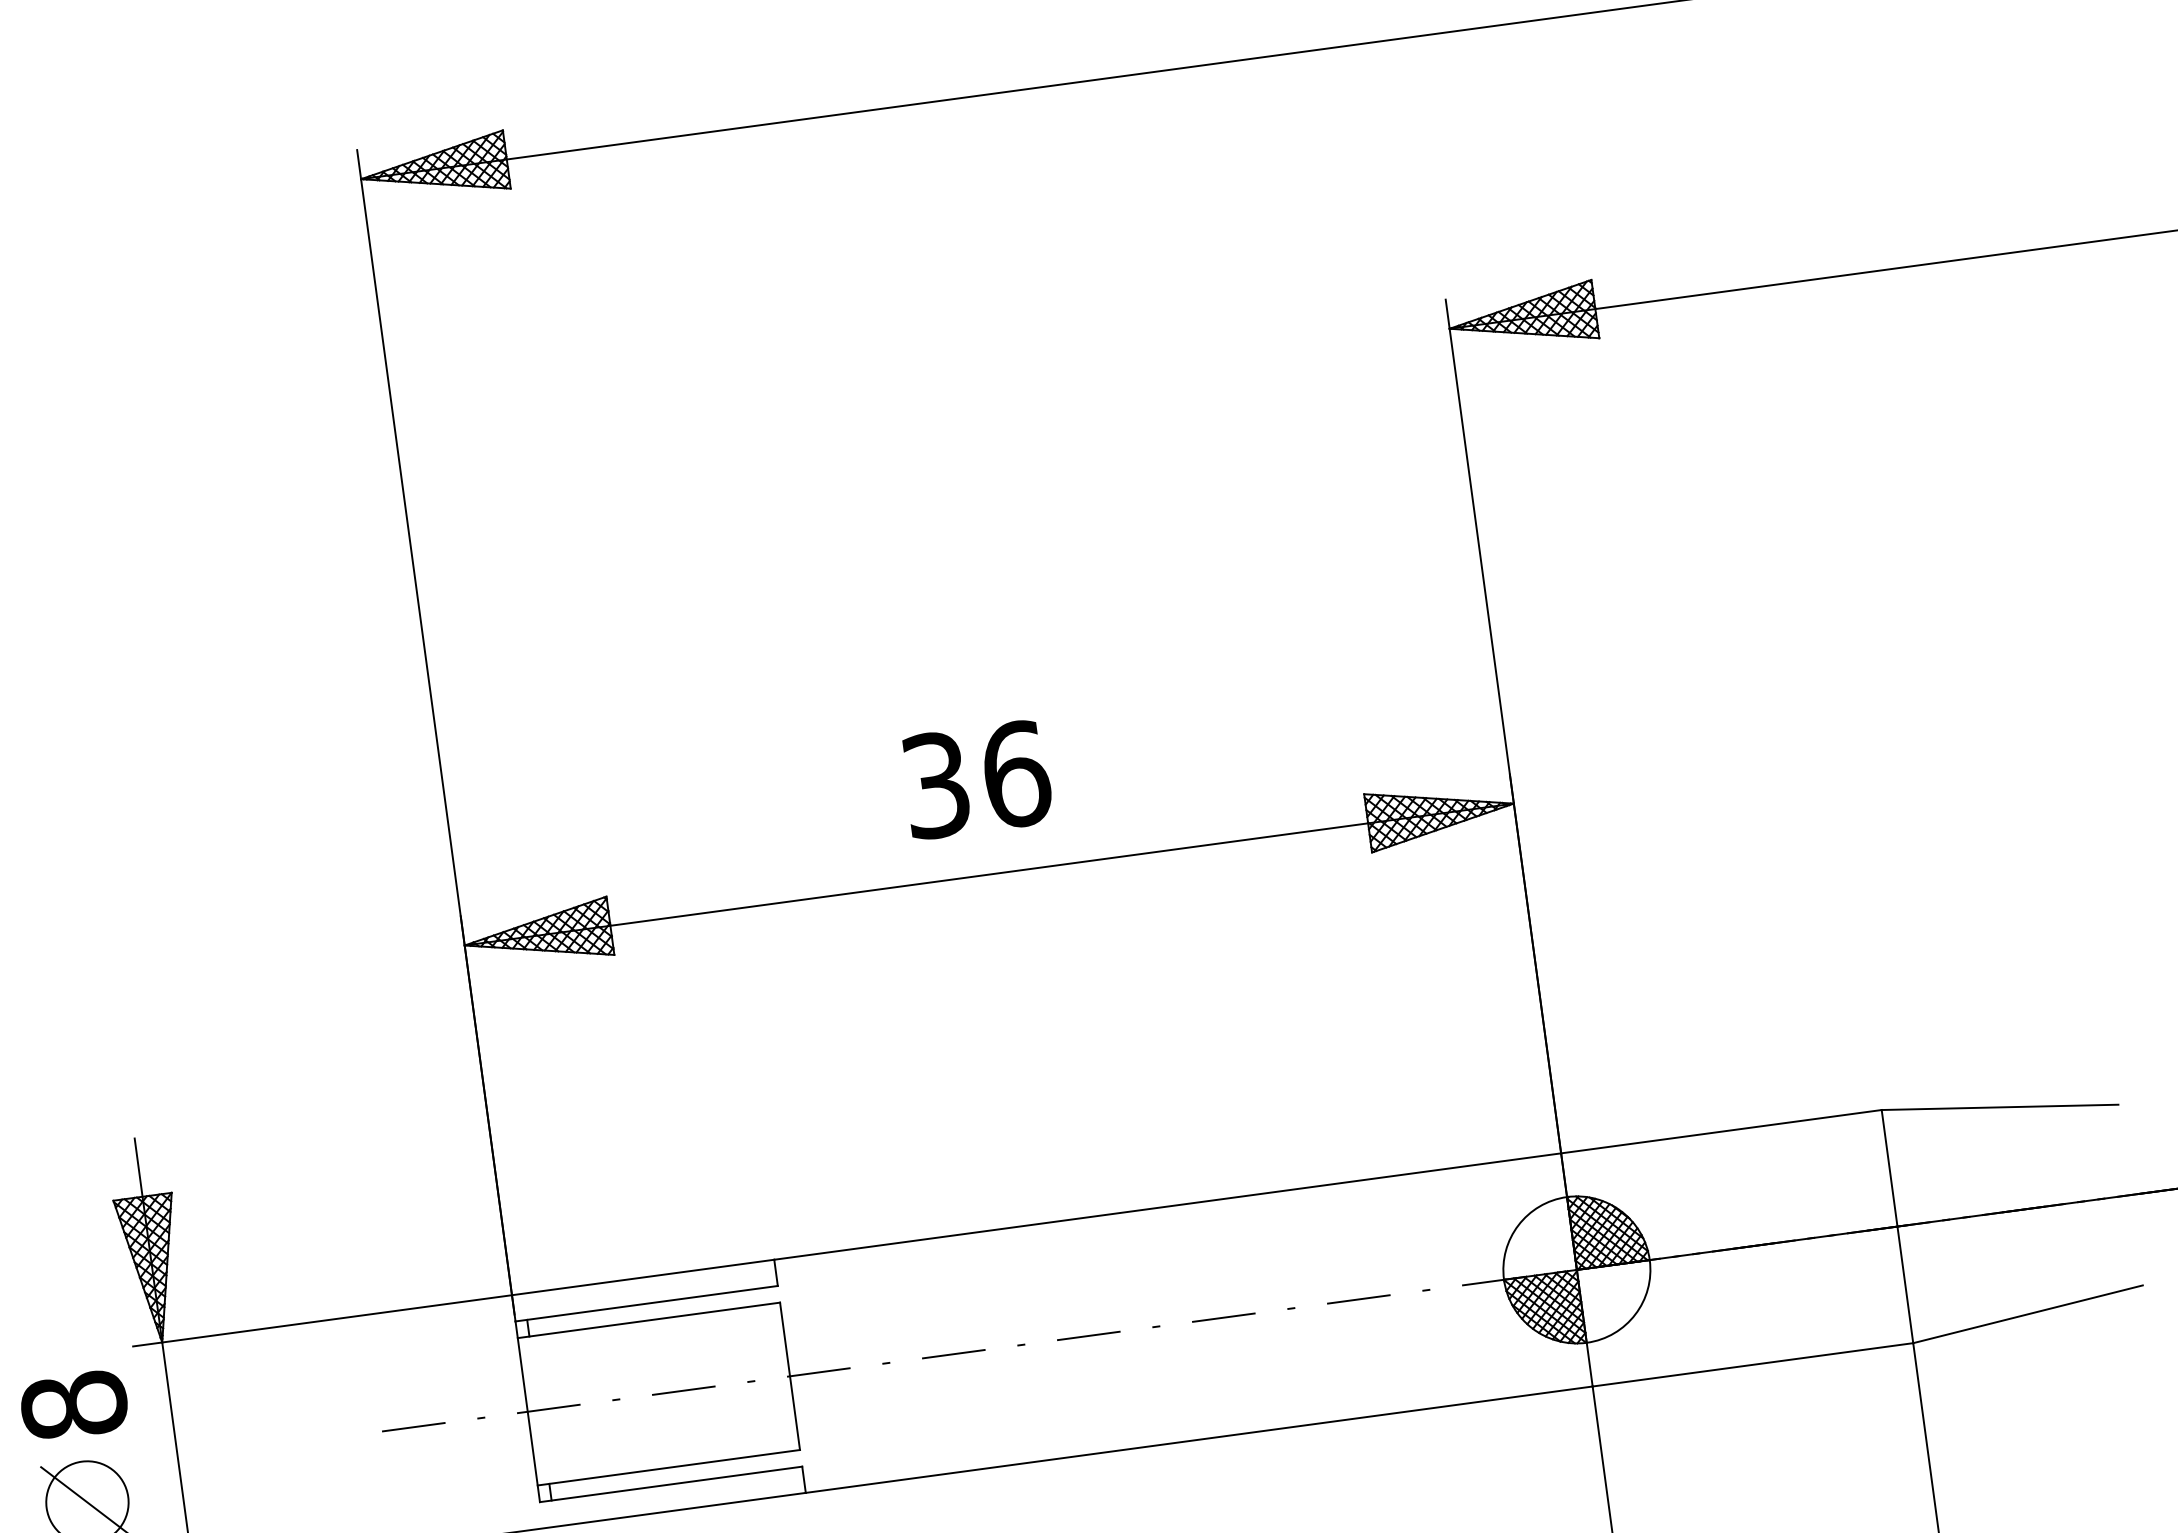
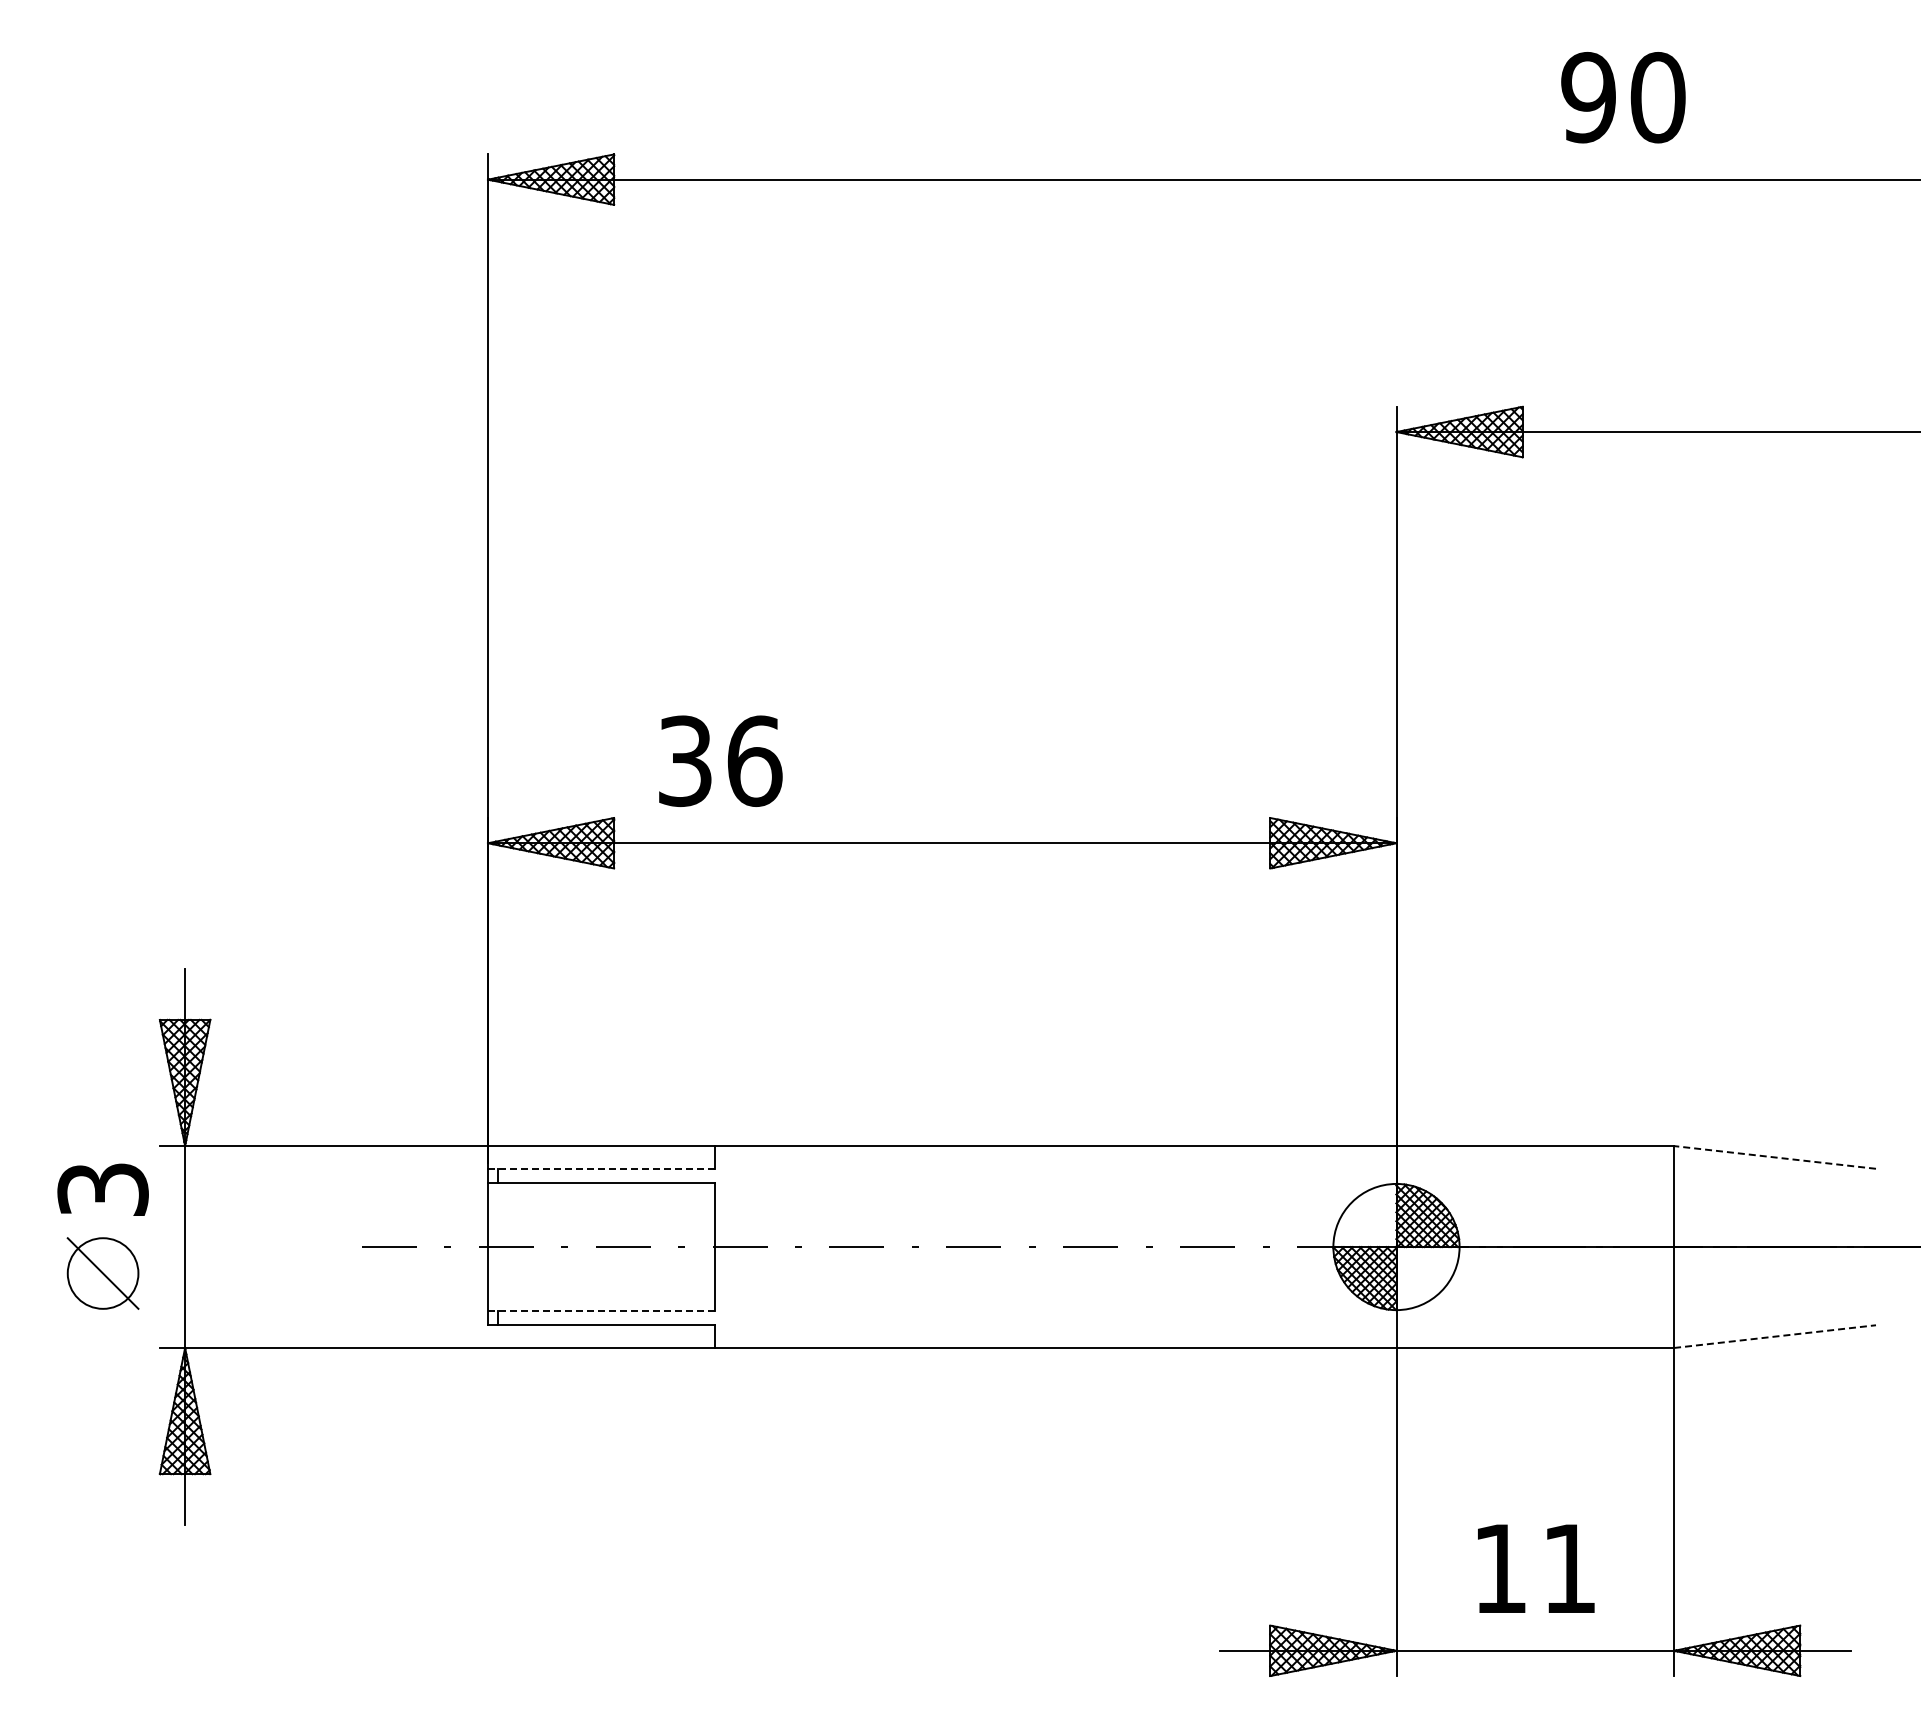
text: (976, 778) -> (720, 760), moved
line: (2000, 1107) -> (1775, 1157), solid -> dashed
line: (646, 1303) -> (601, 1168), solid -> dashed
line: (2028, 1314) -> (1775, 1336), solid -> dashed
text: (73, 1405) -> (102, 1189), 8 -> 3
line: (668, 1467) -> (601, 1310), solid -> dashed

